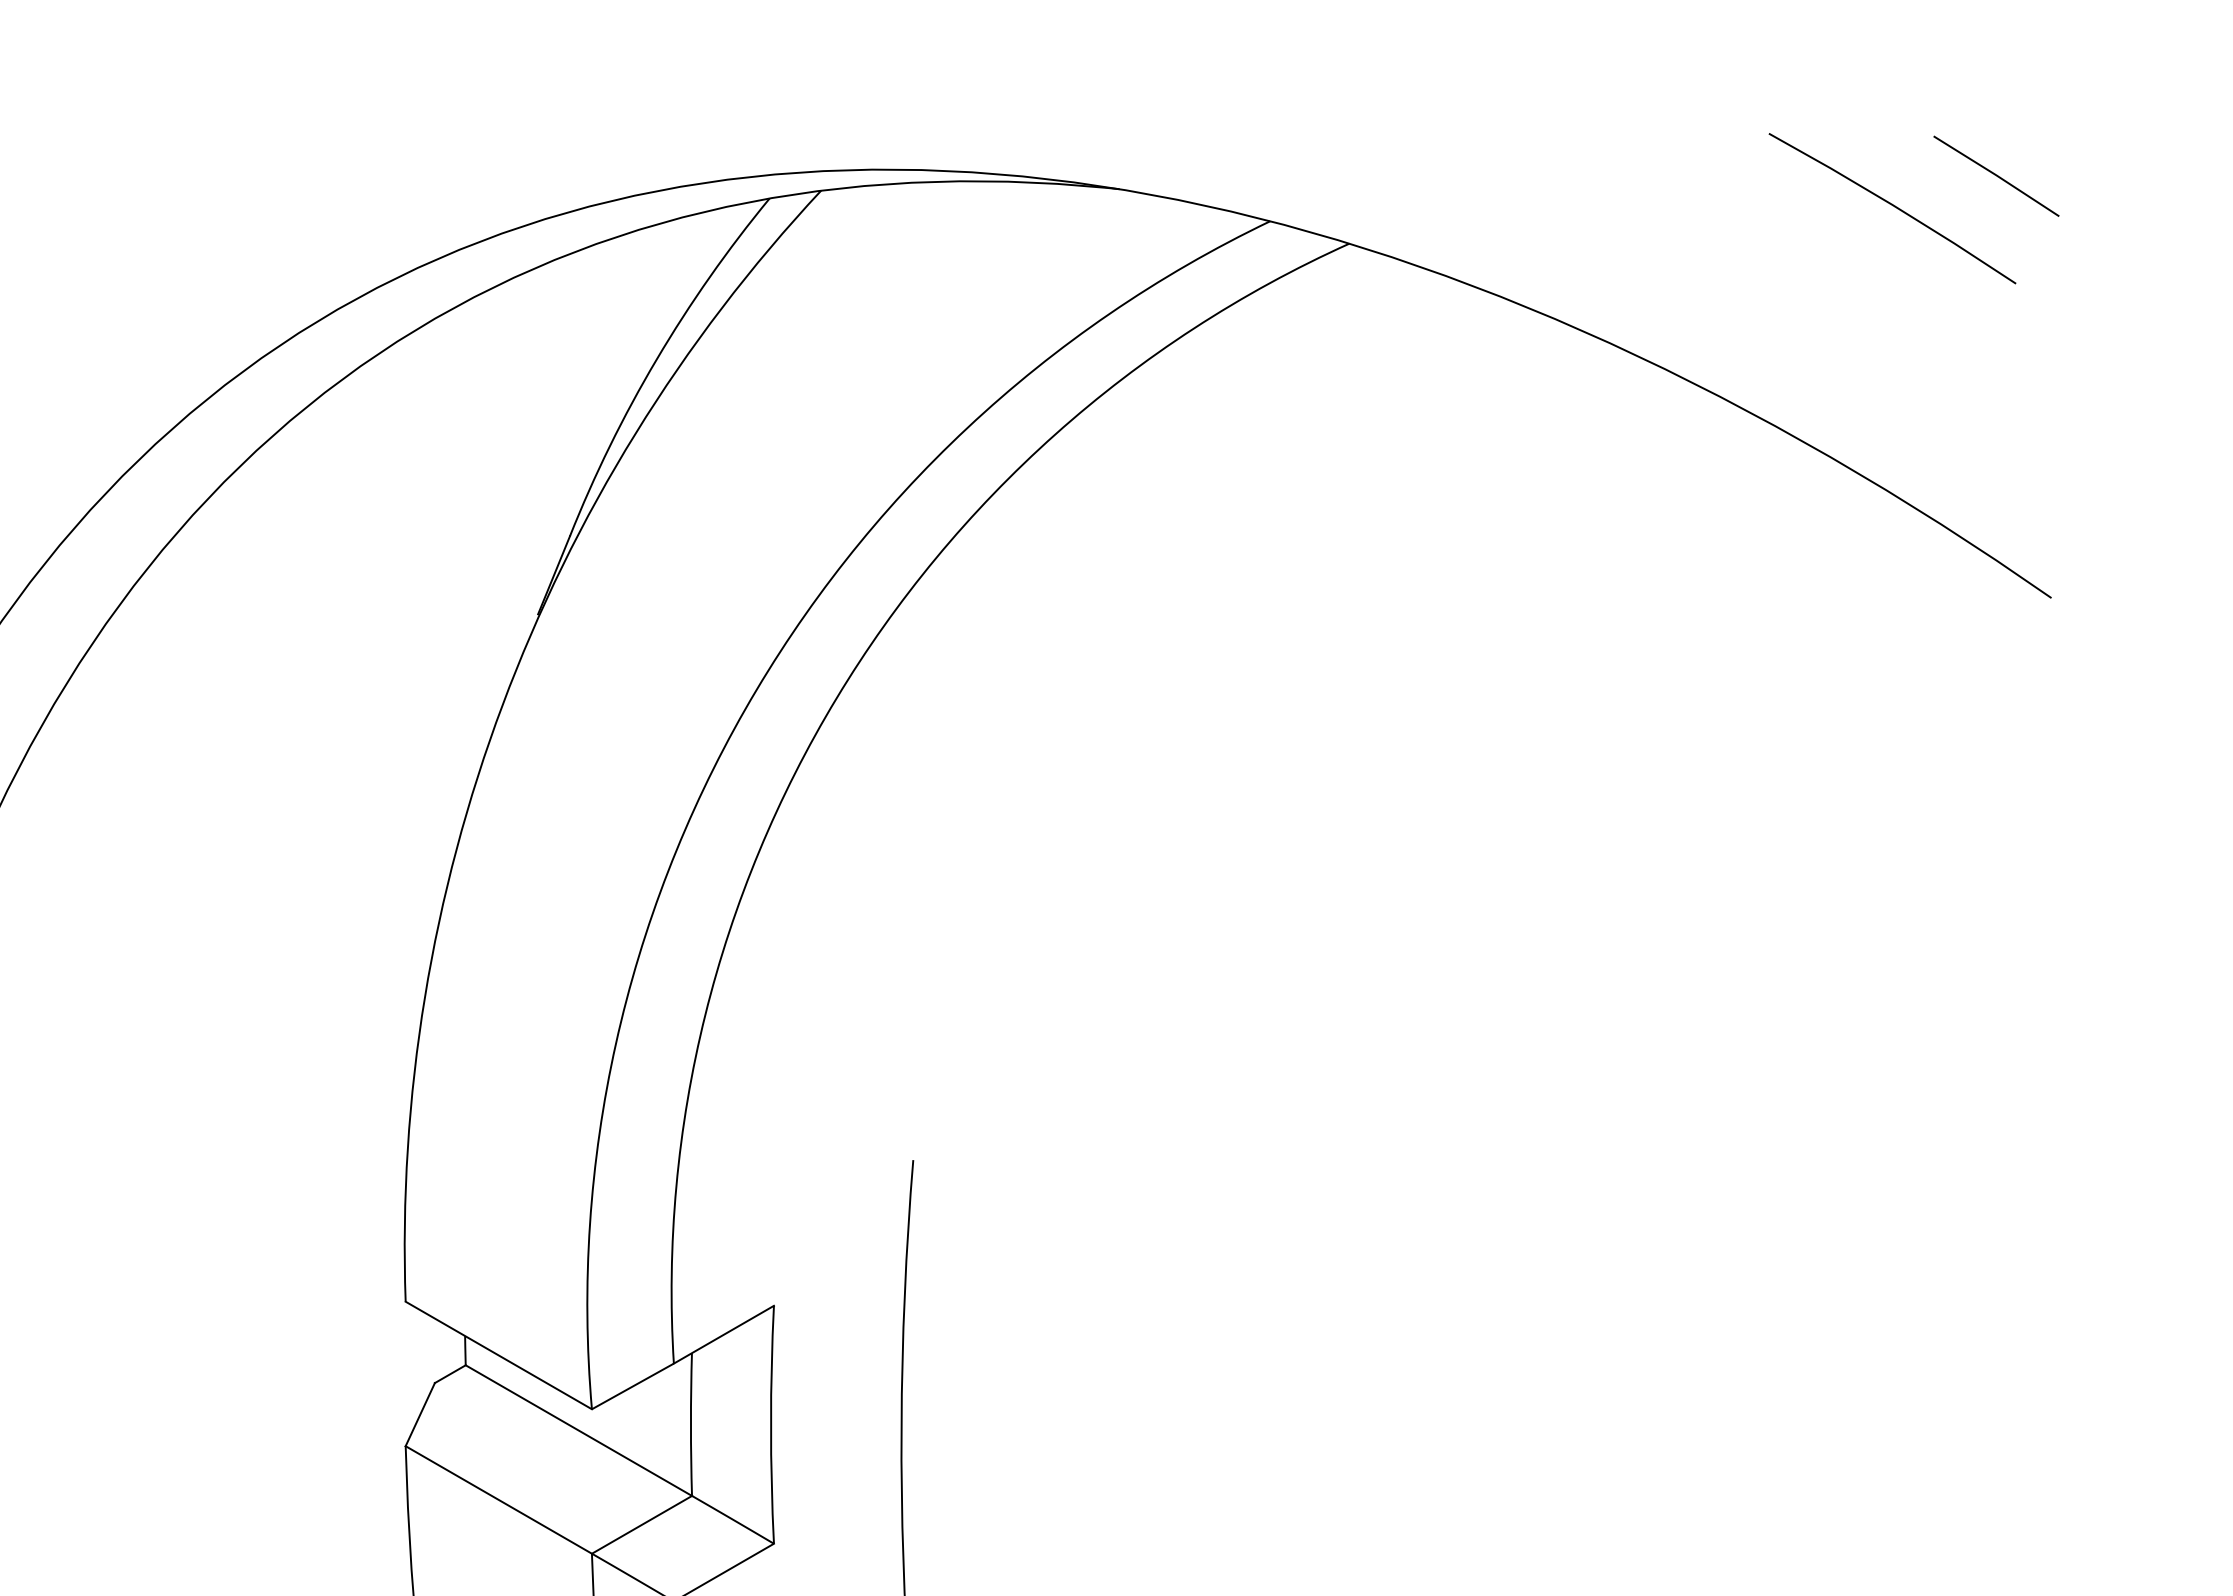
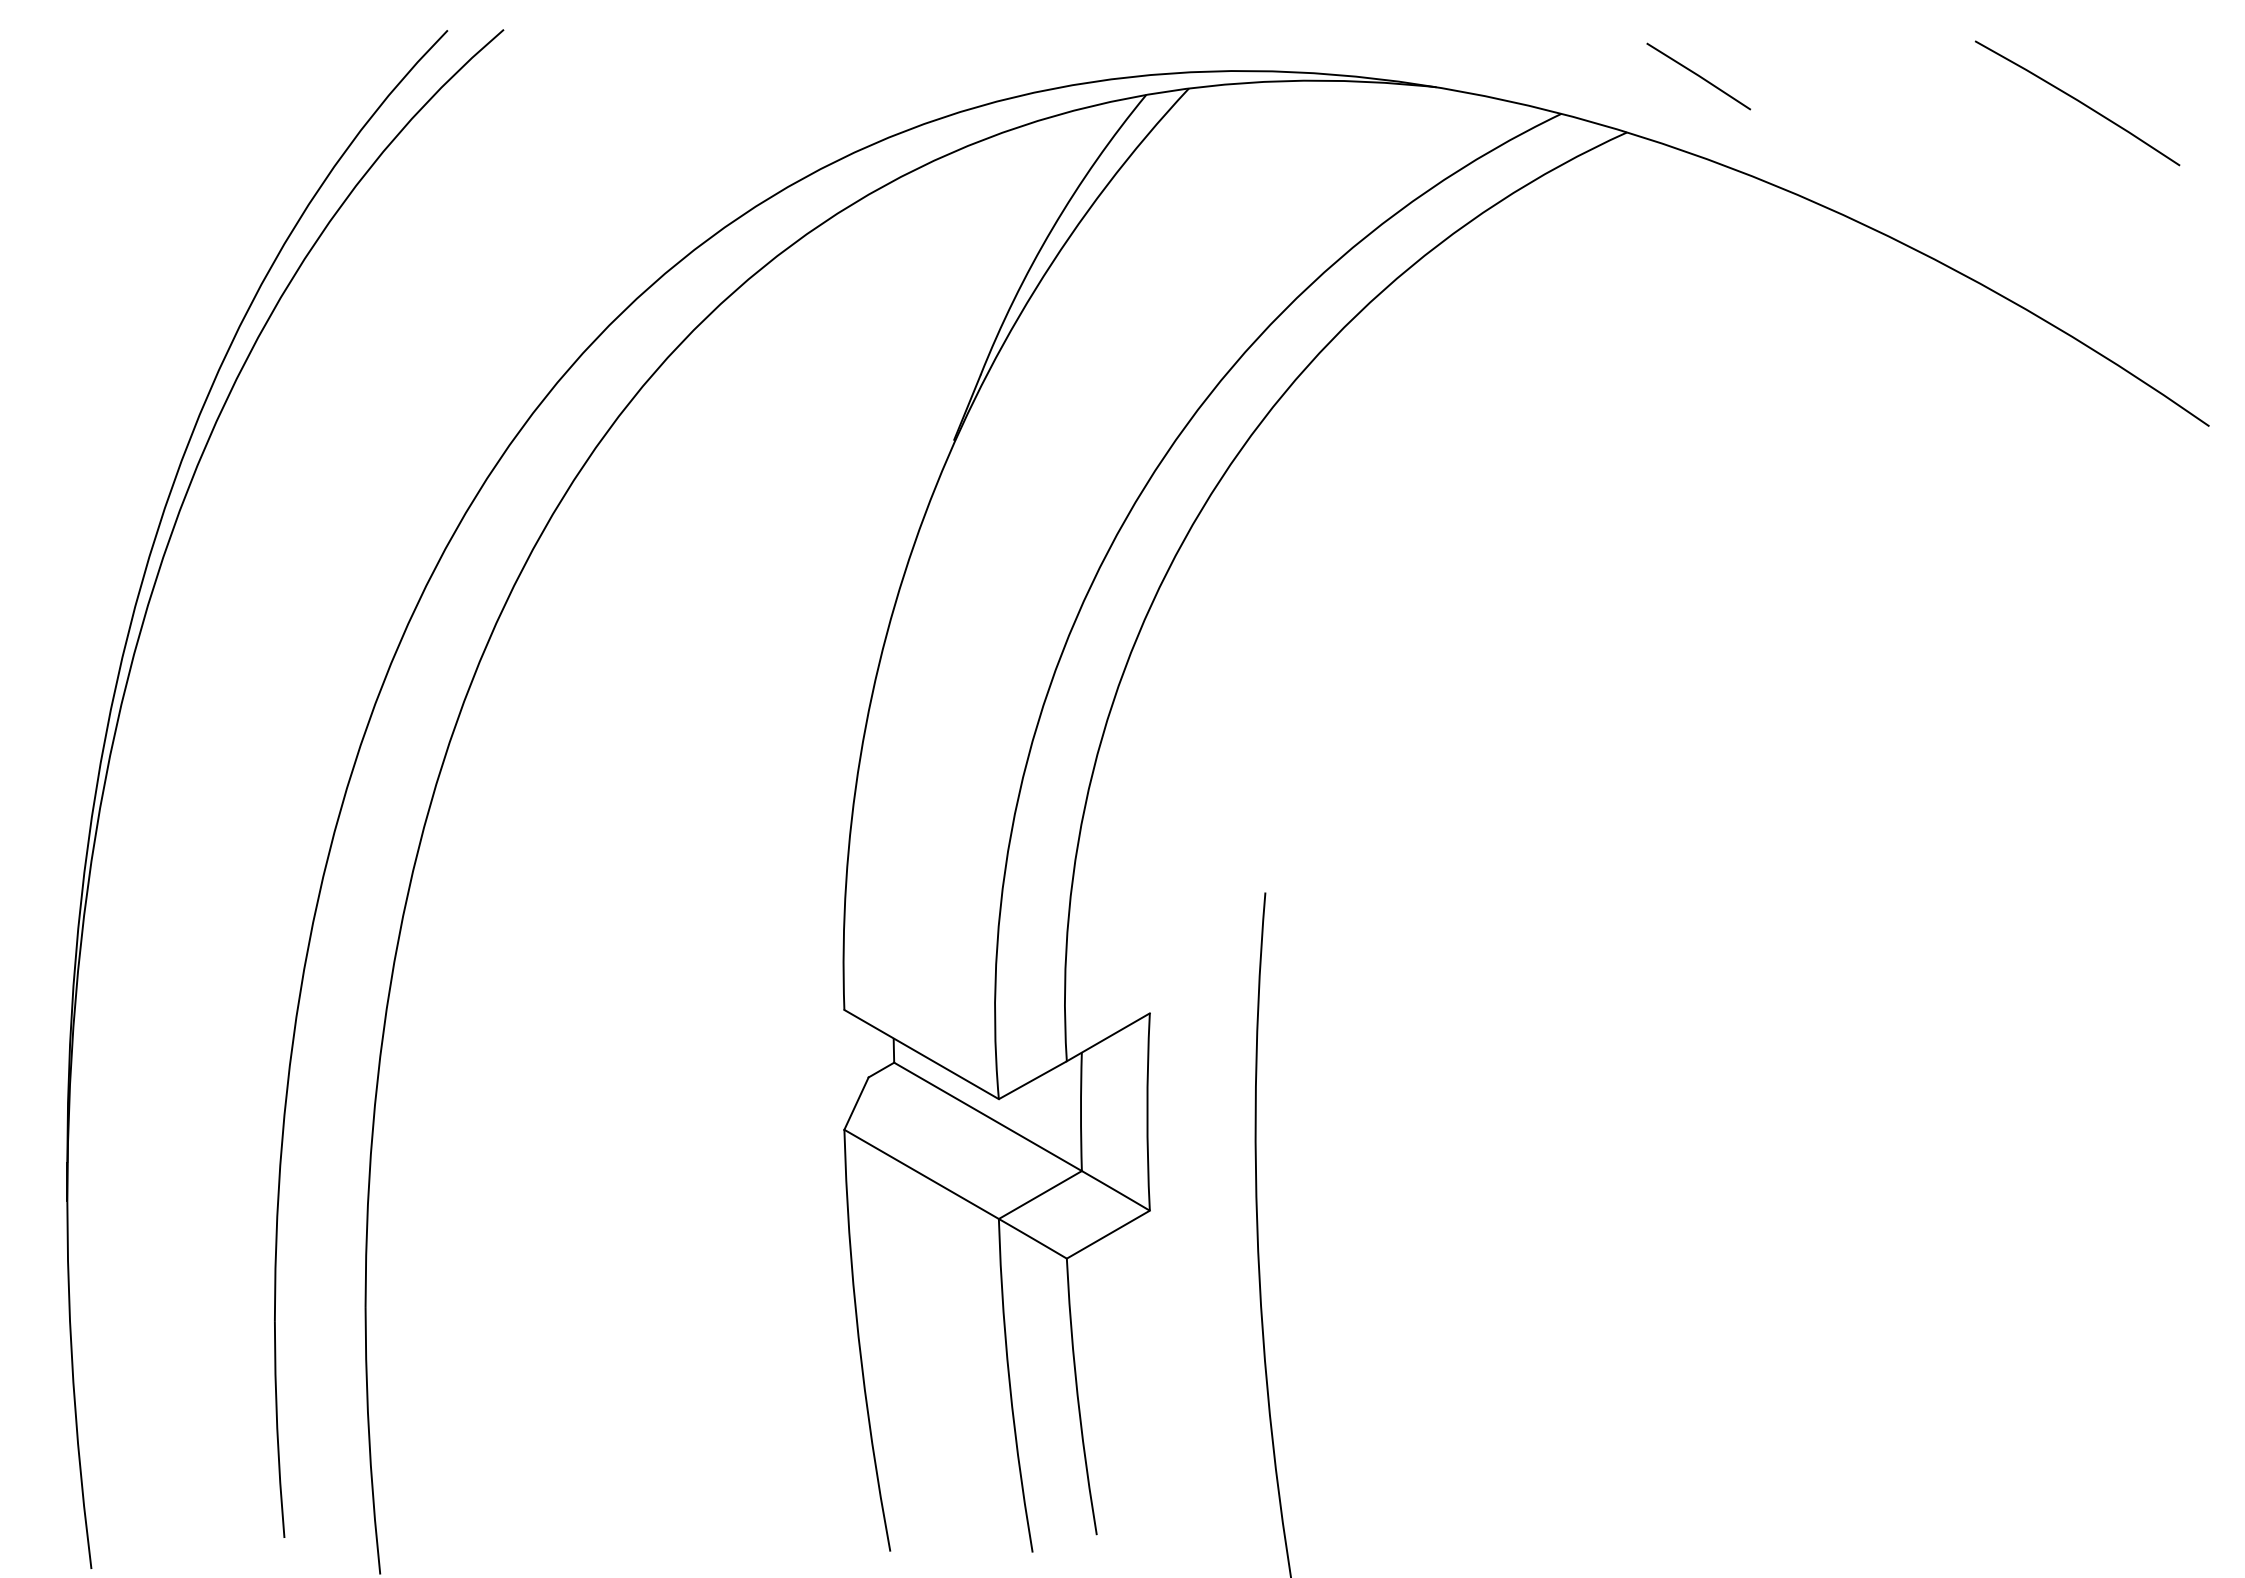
line: (1996, 176) -> (1698, 76), moved

